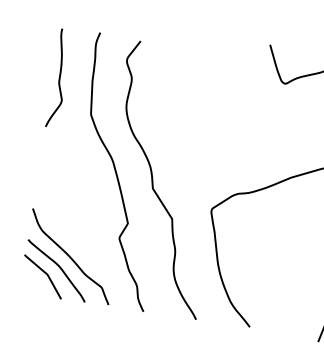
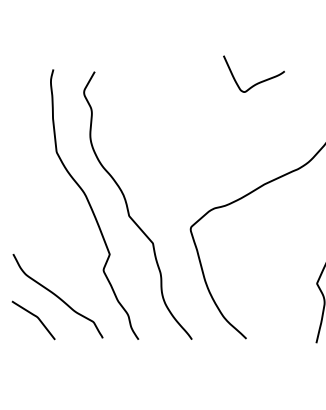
curve: (59, 78) -> (19, 121), removed
curve: (59, 268) -> (48, 309), removed

